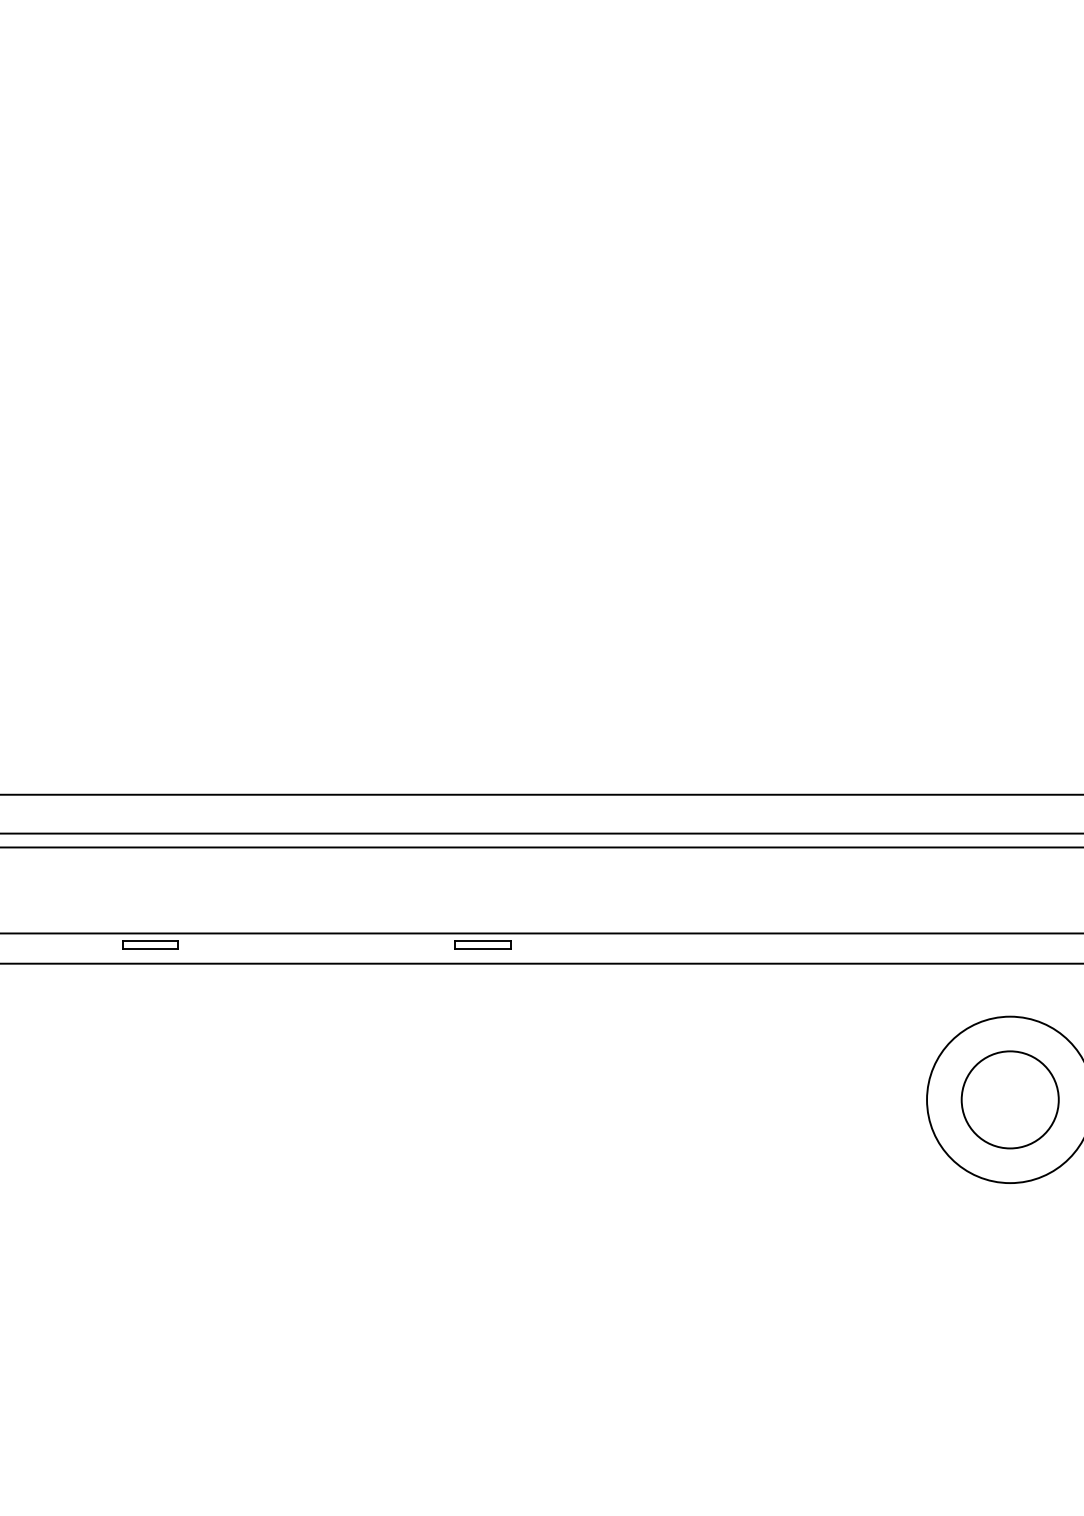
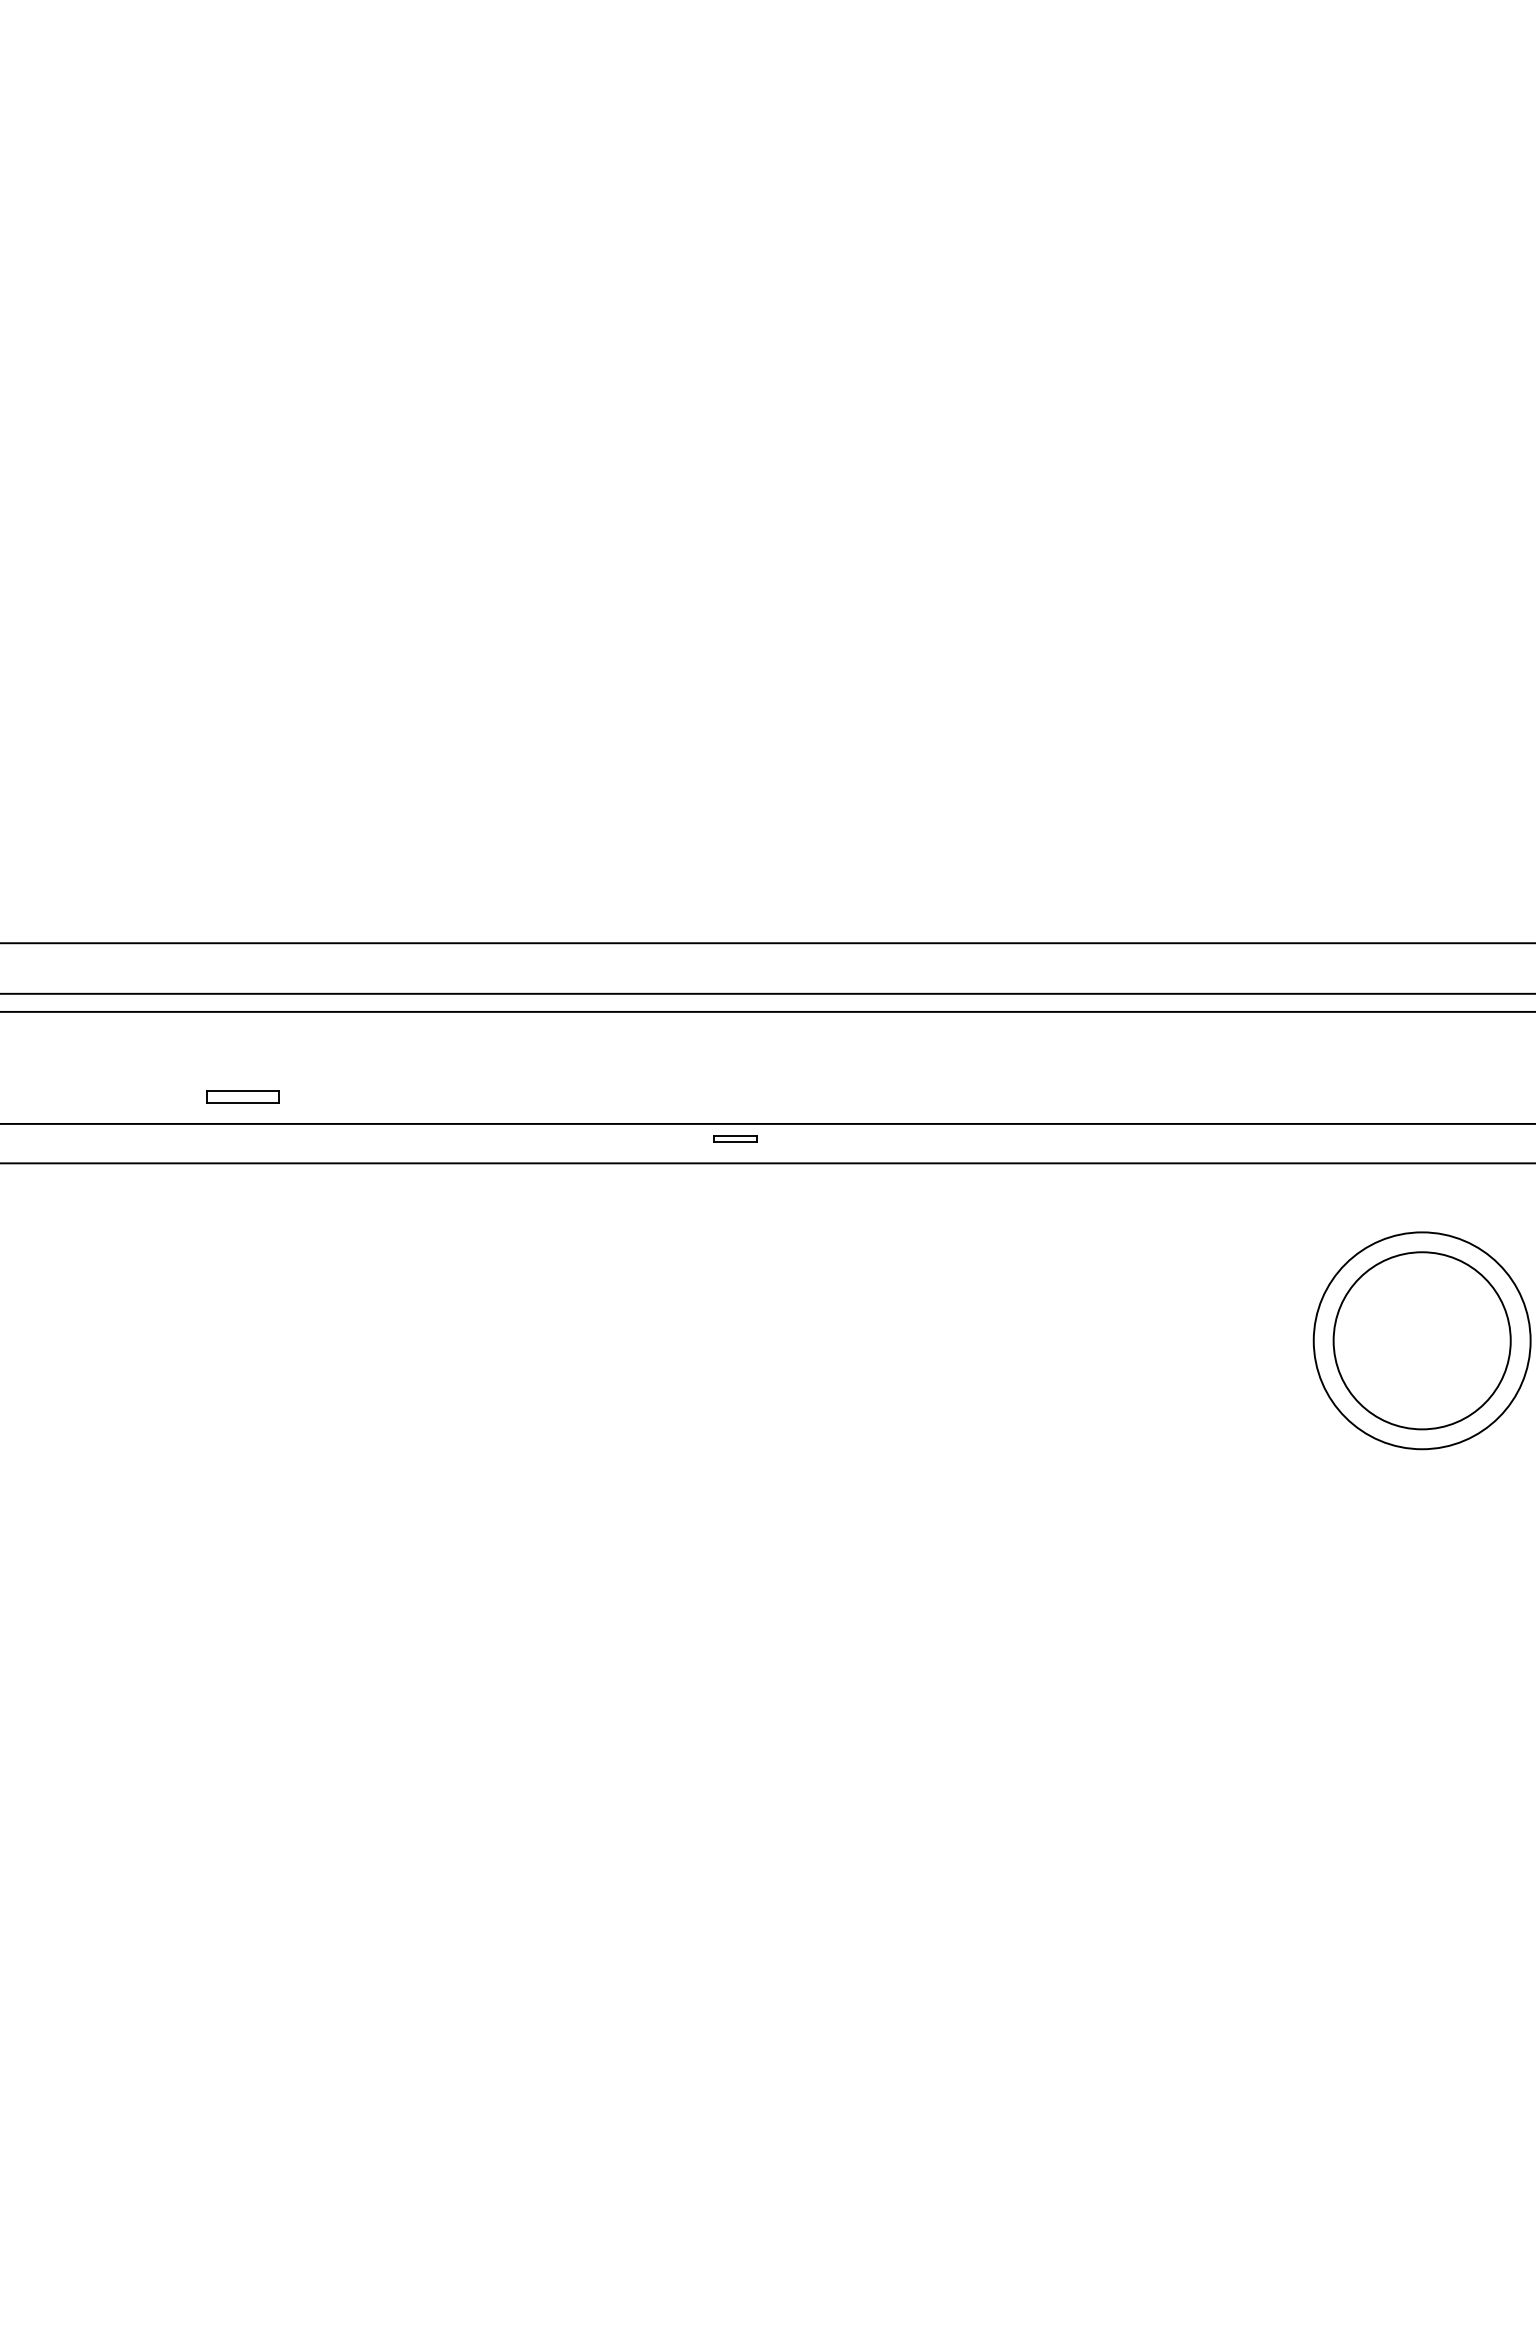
part: (150, 944) -> (242, 1096), moved
part: (483, 944) -> (735, 1138), size x0.6
circle: (1009, 1099) -> (1421, 1340), size x1.4

